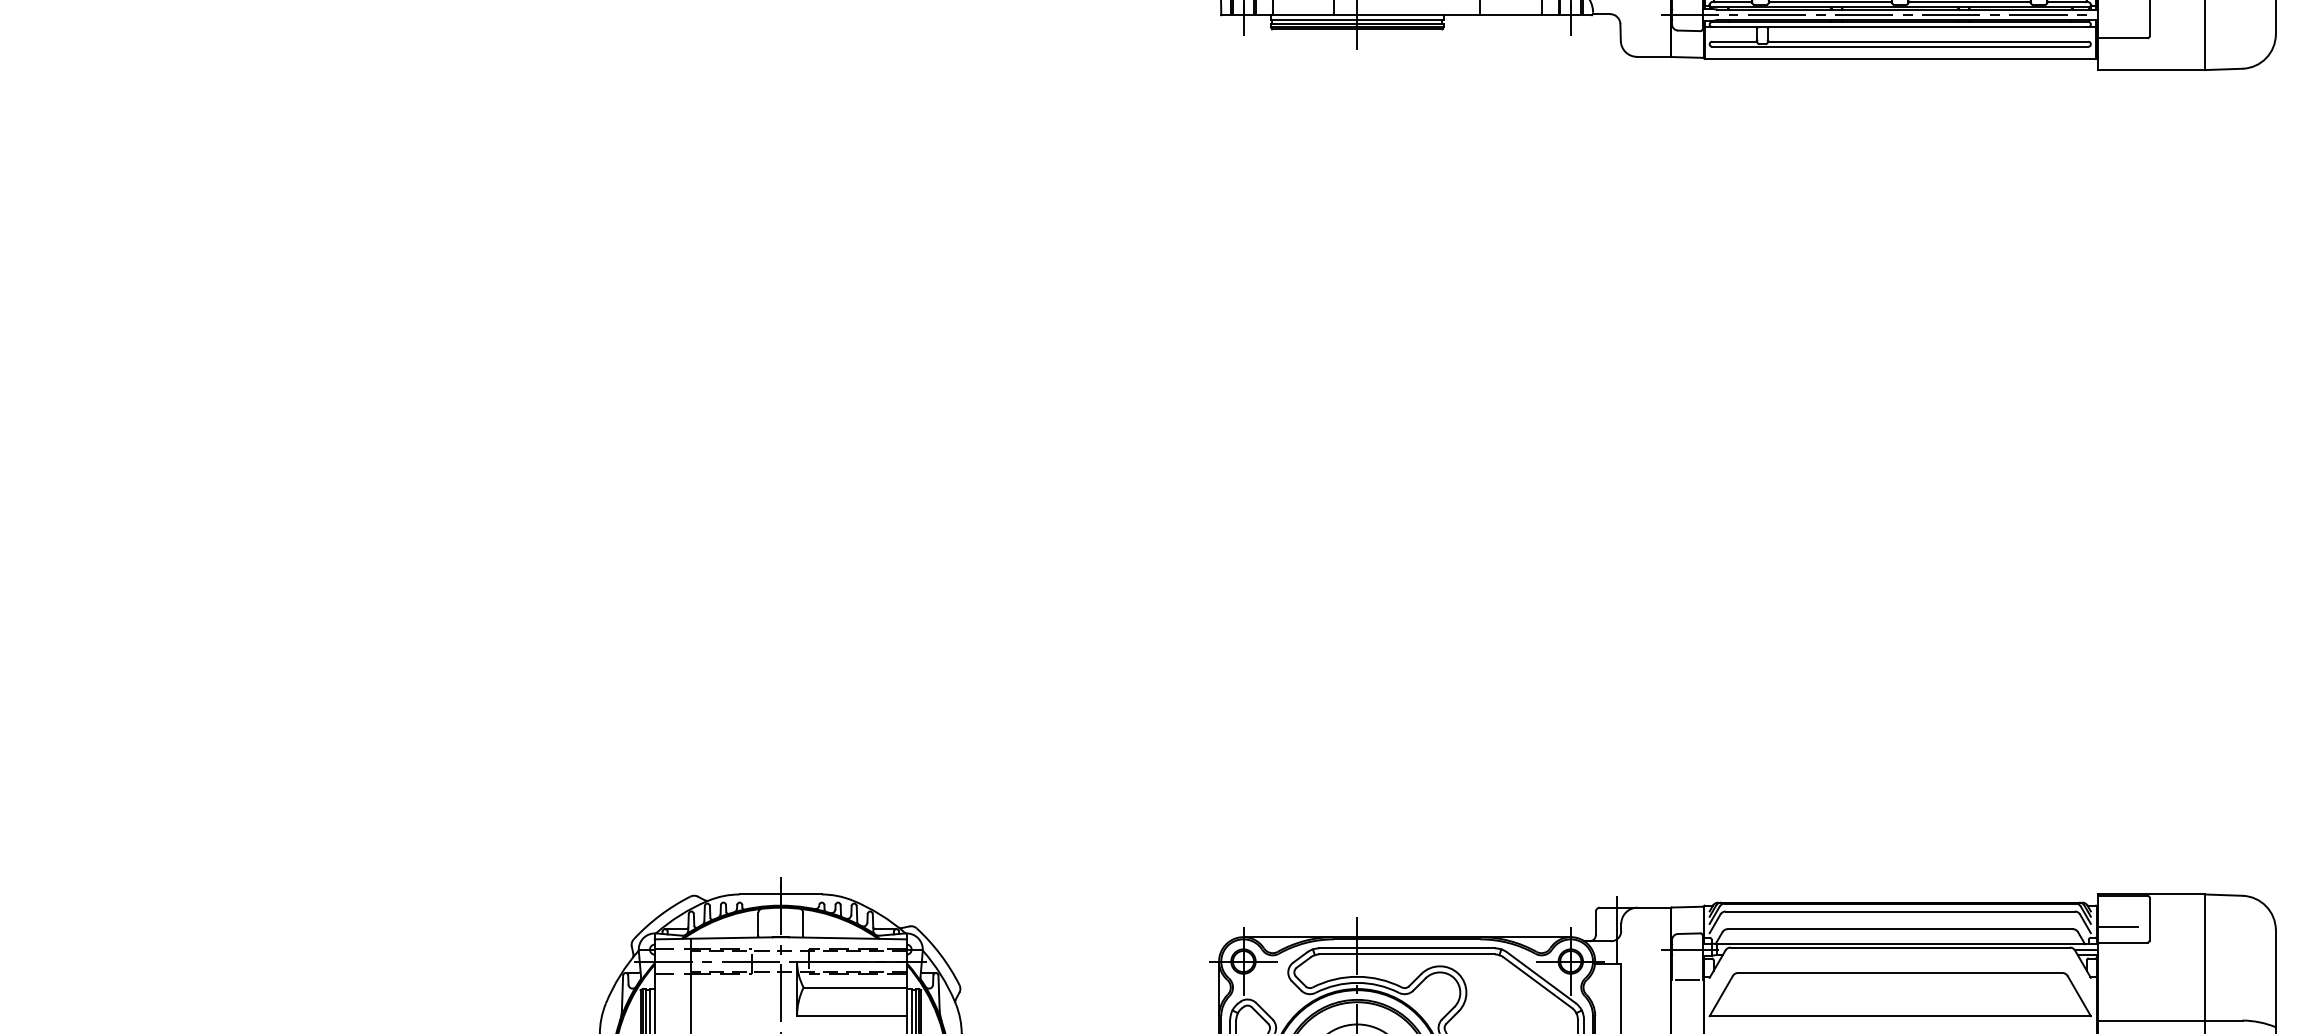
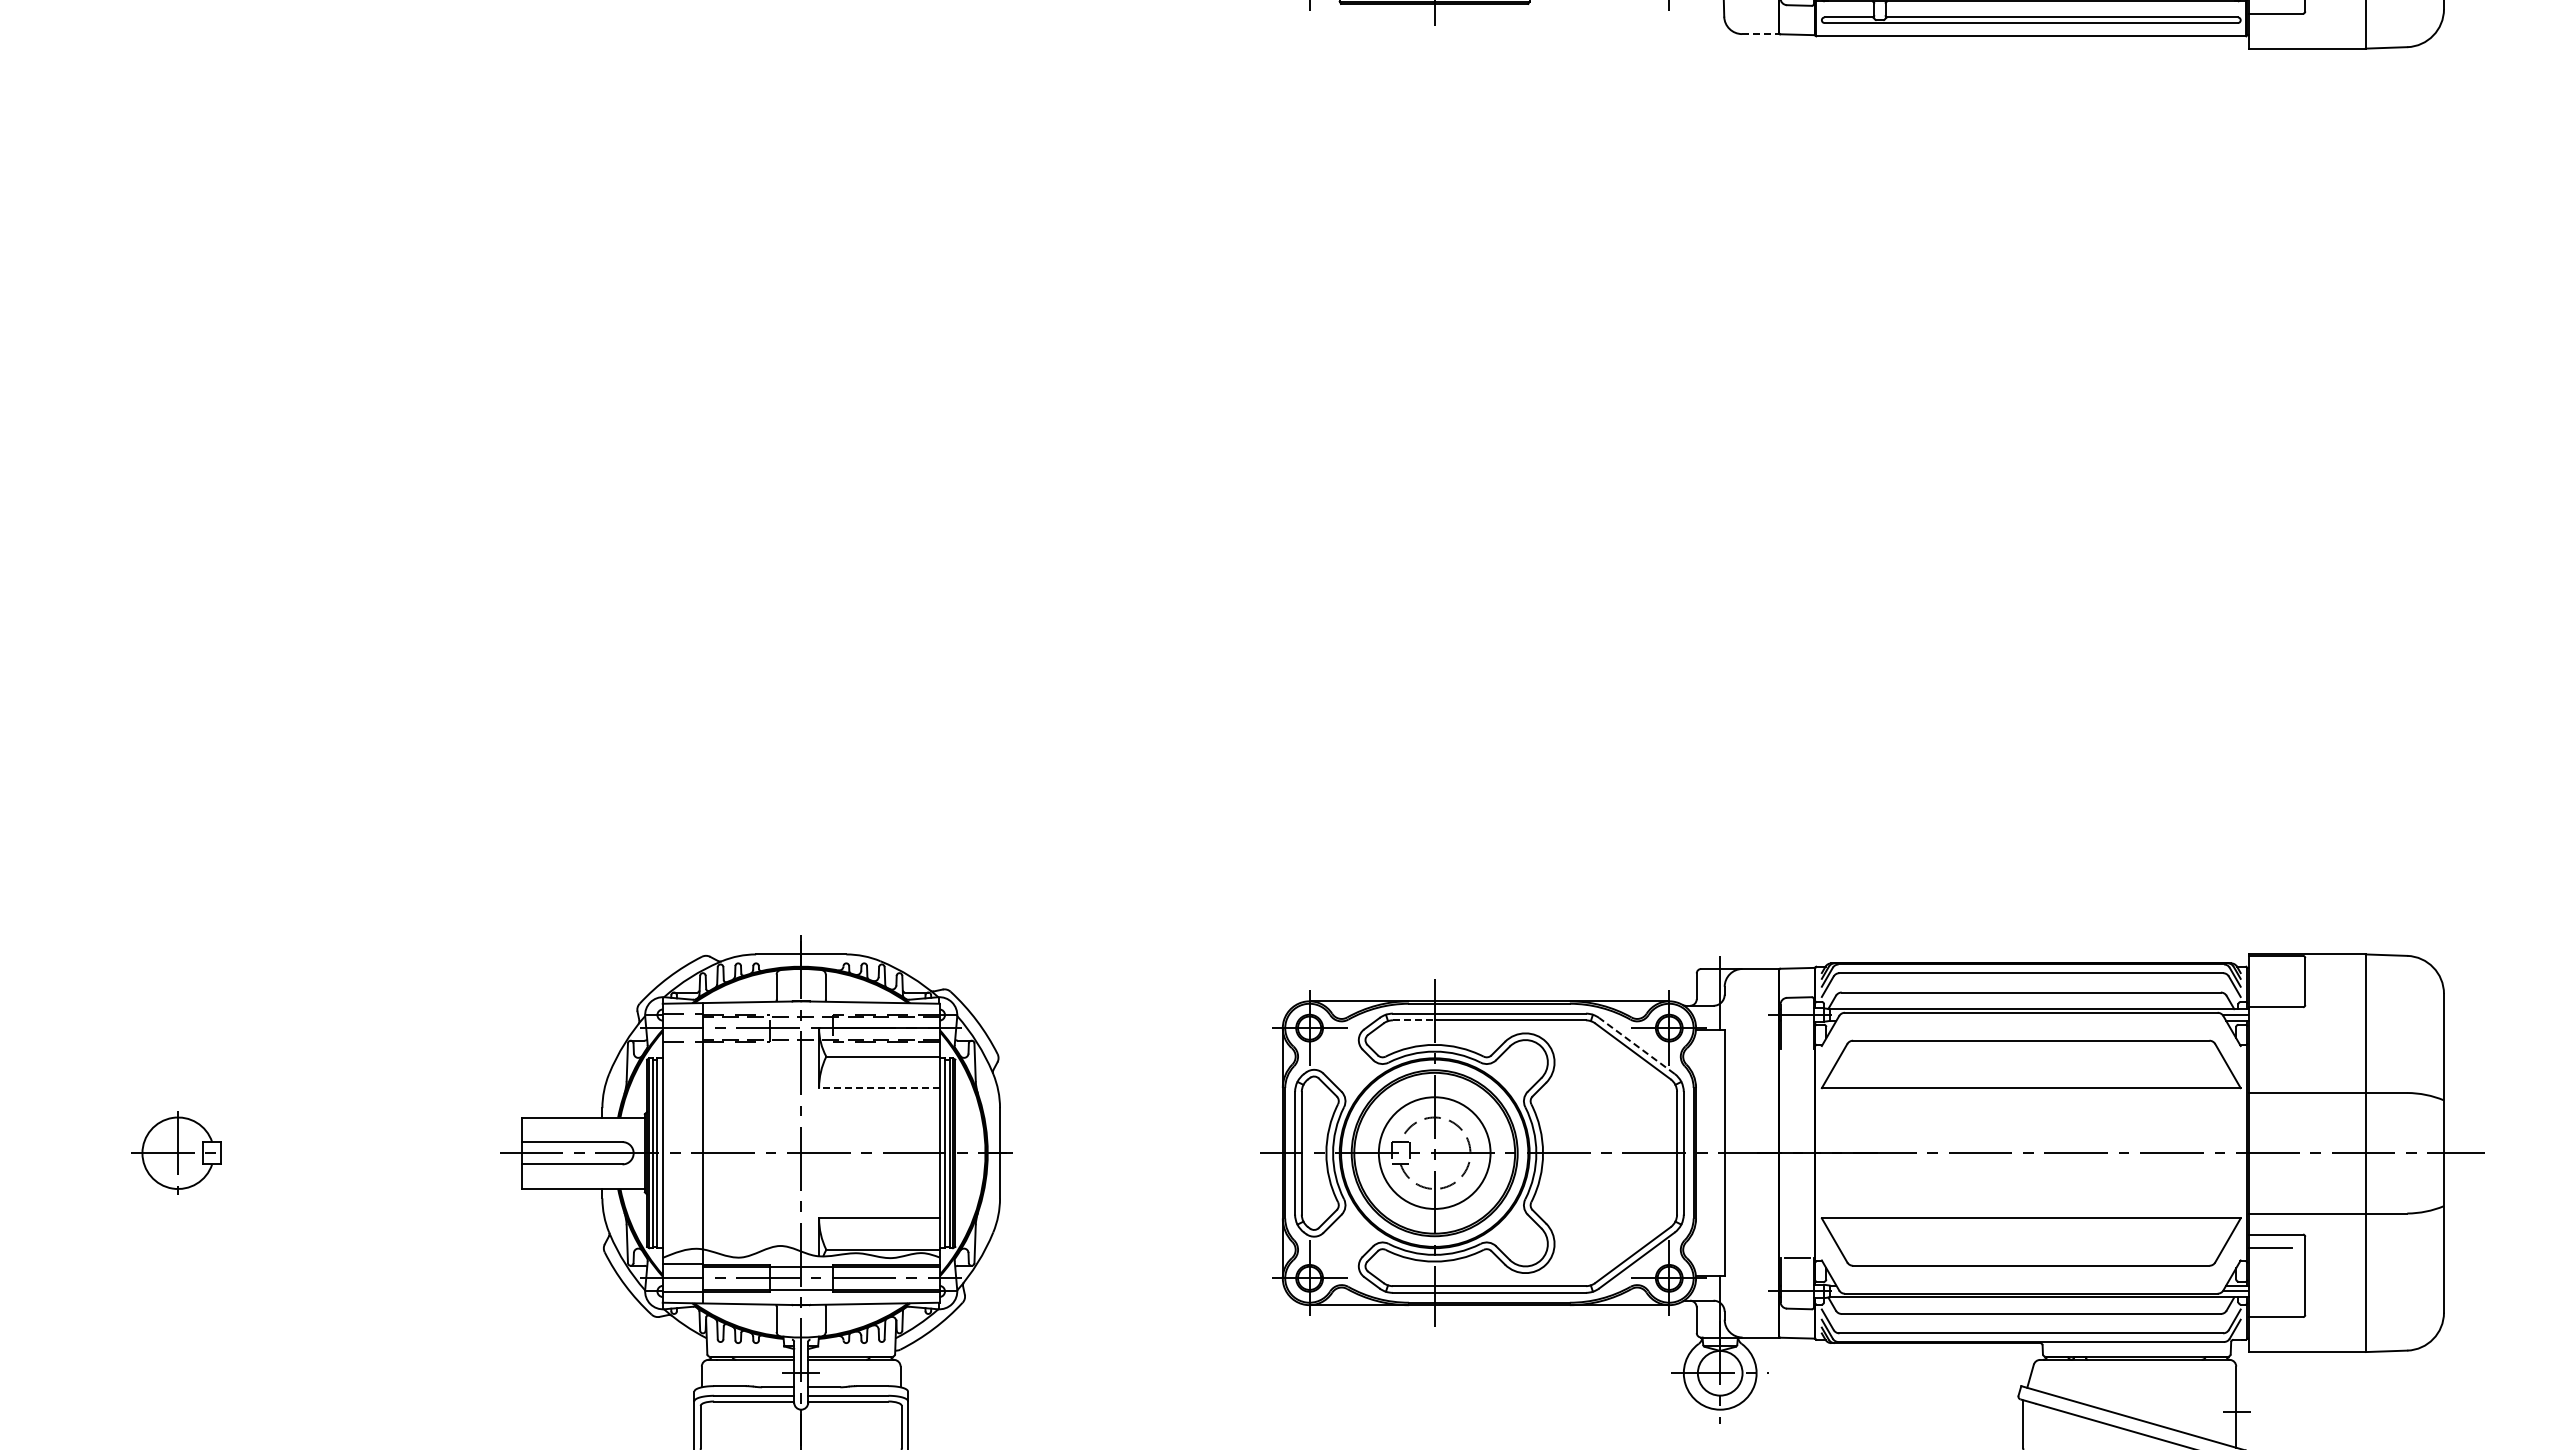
line: (1653, 57) -> (1760, 34), solid -> dashed
line: (2117, 927) -> (2270, 990), removed
line: (1338, 954) -> (1413, 1020), solid -> dashed
line: (1540, 977) -> (1636, 1045), solid -> dashed
line: (1687, 980) -> (1797, 1048), removed
line: (851, 1016) -> (878, 1088), solid -> dashed

